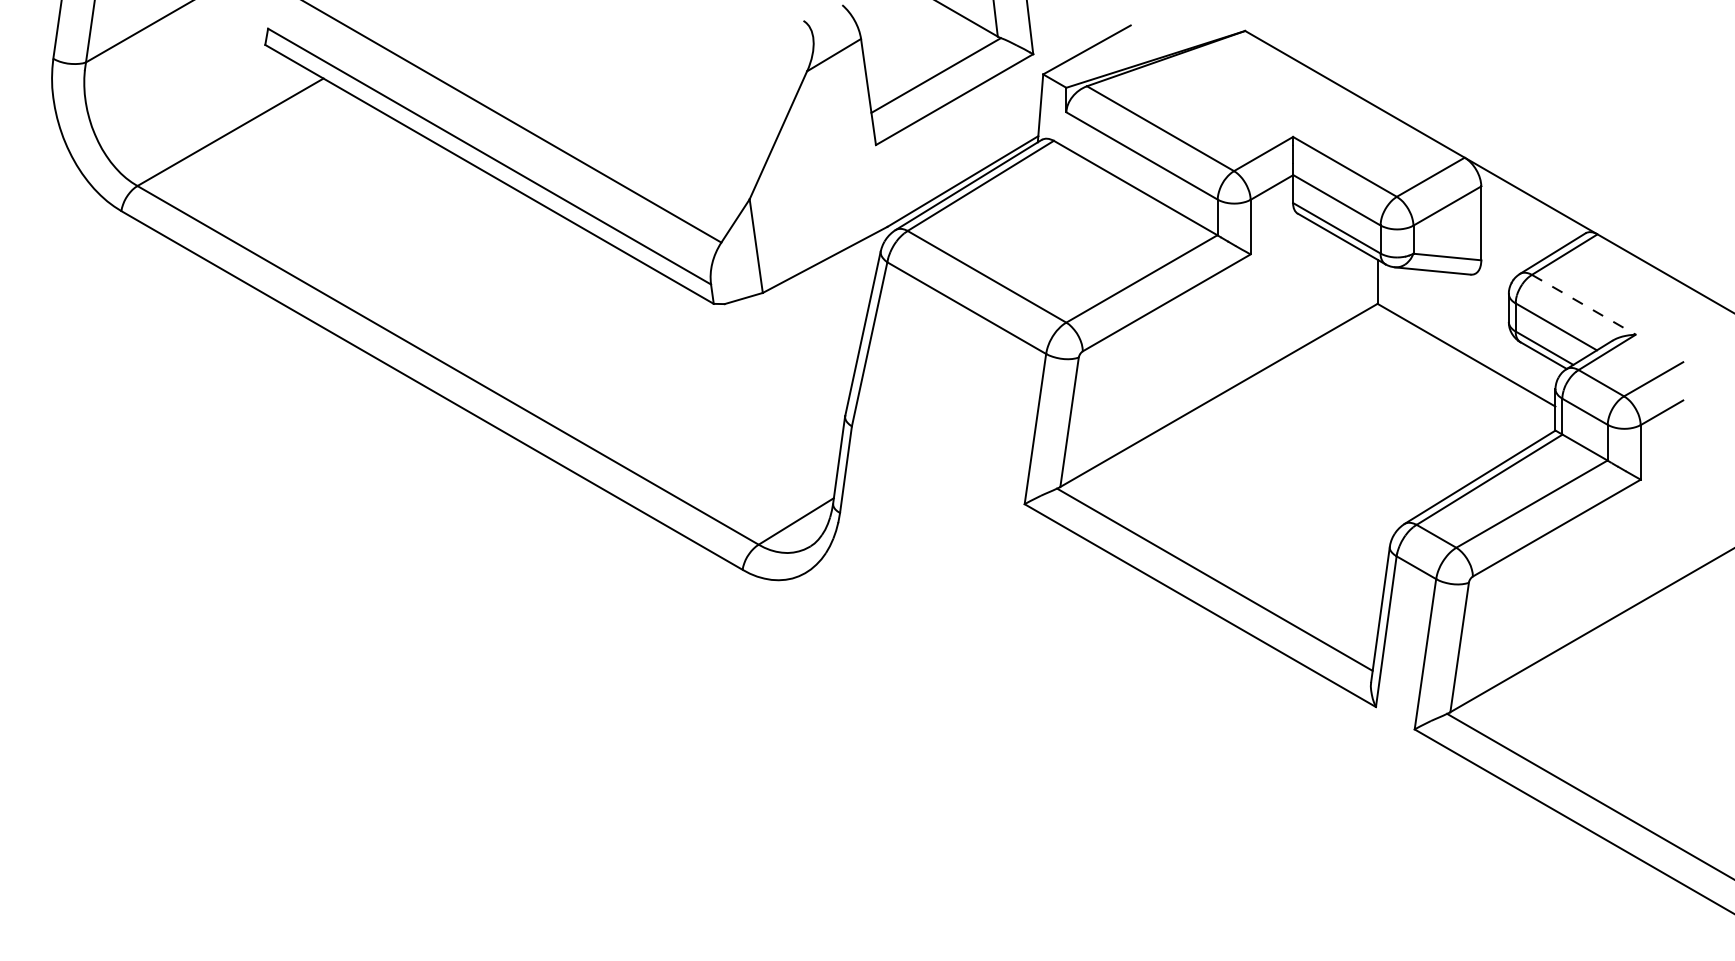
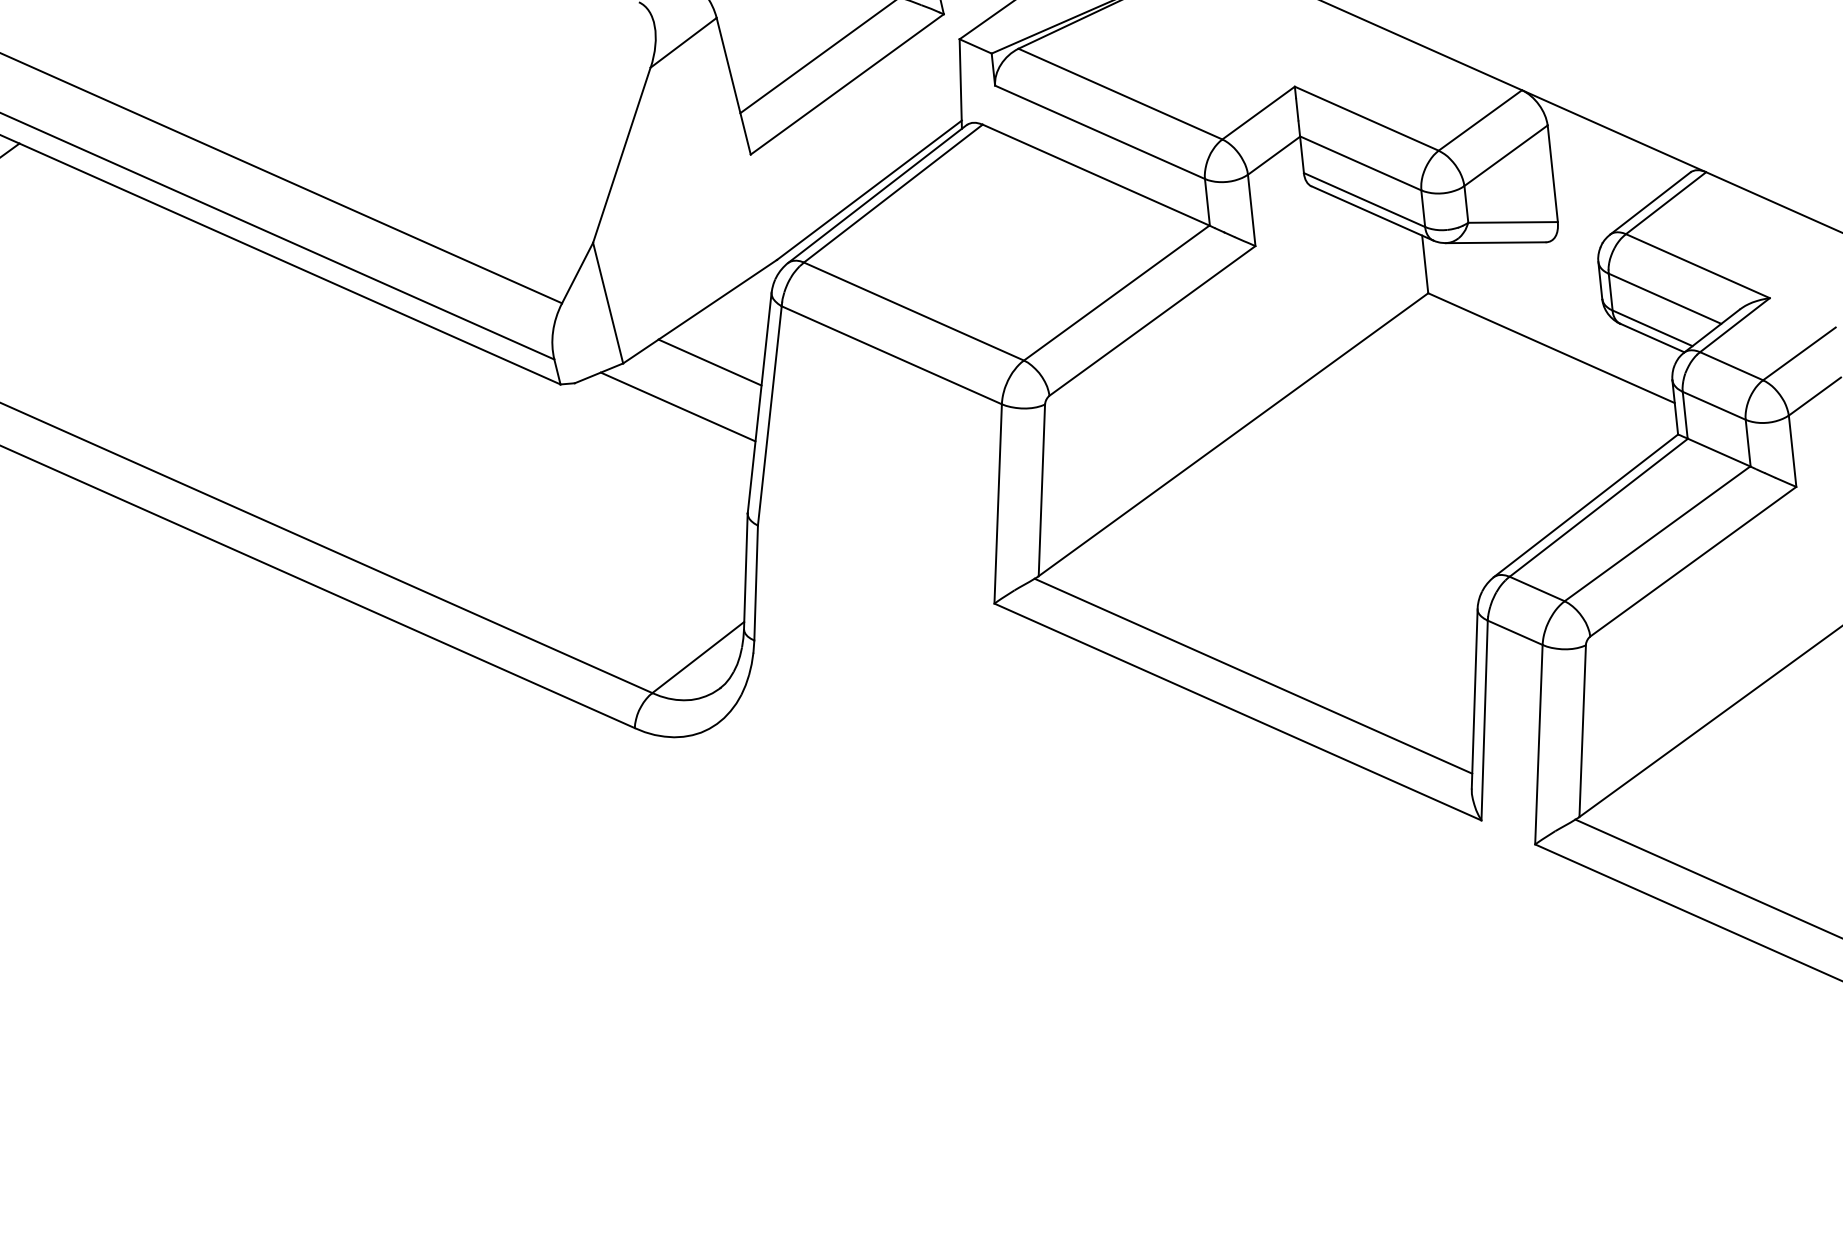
line: (828, 298) -> (709, 361), added
line: (1583, 304) -> (1697, 265), dashed -> solid
line: (800, 330) -> (677, 407), added

